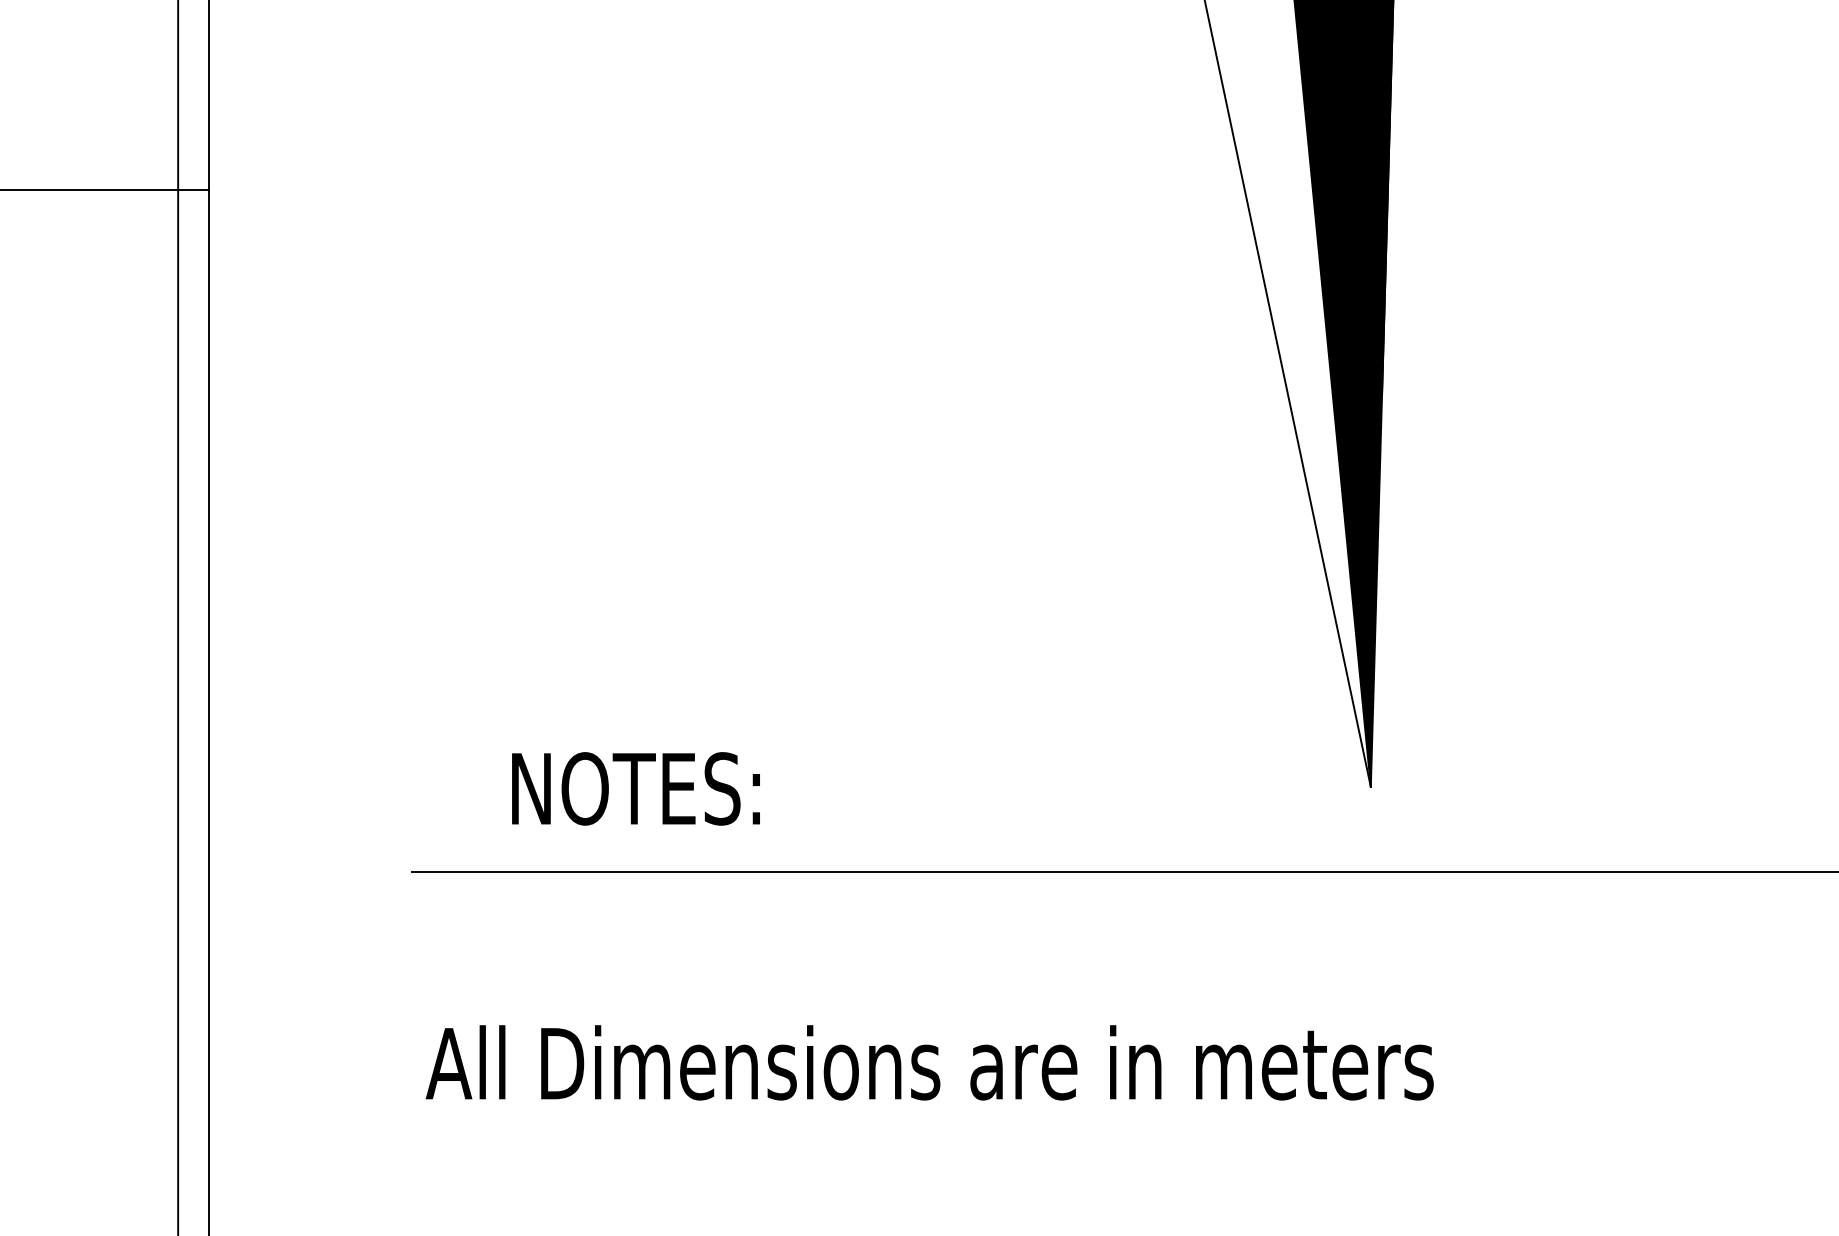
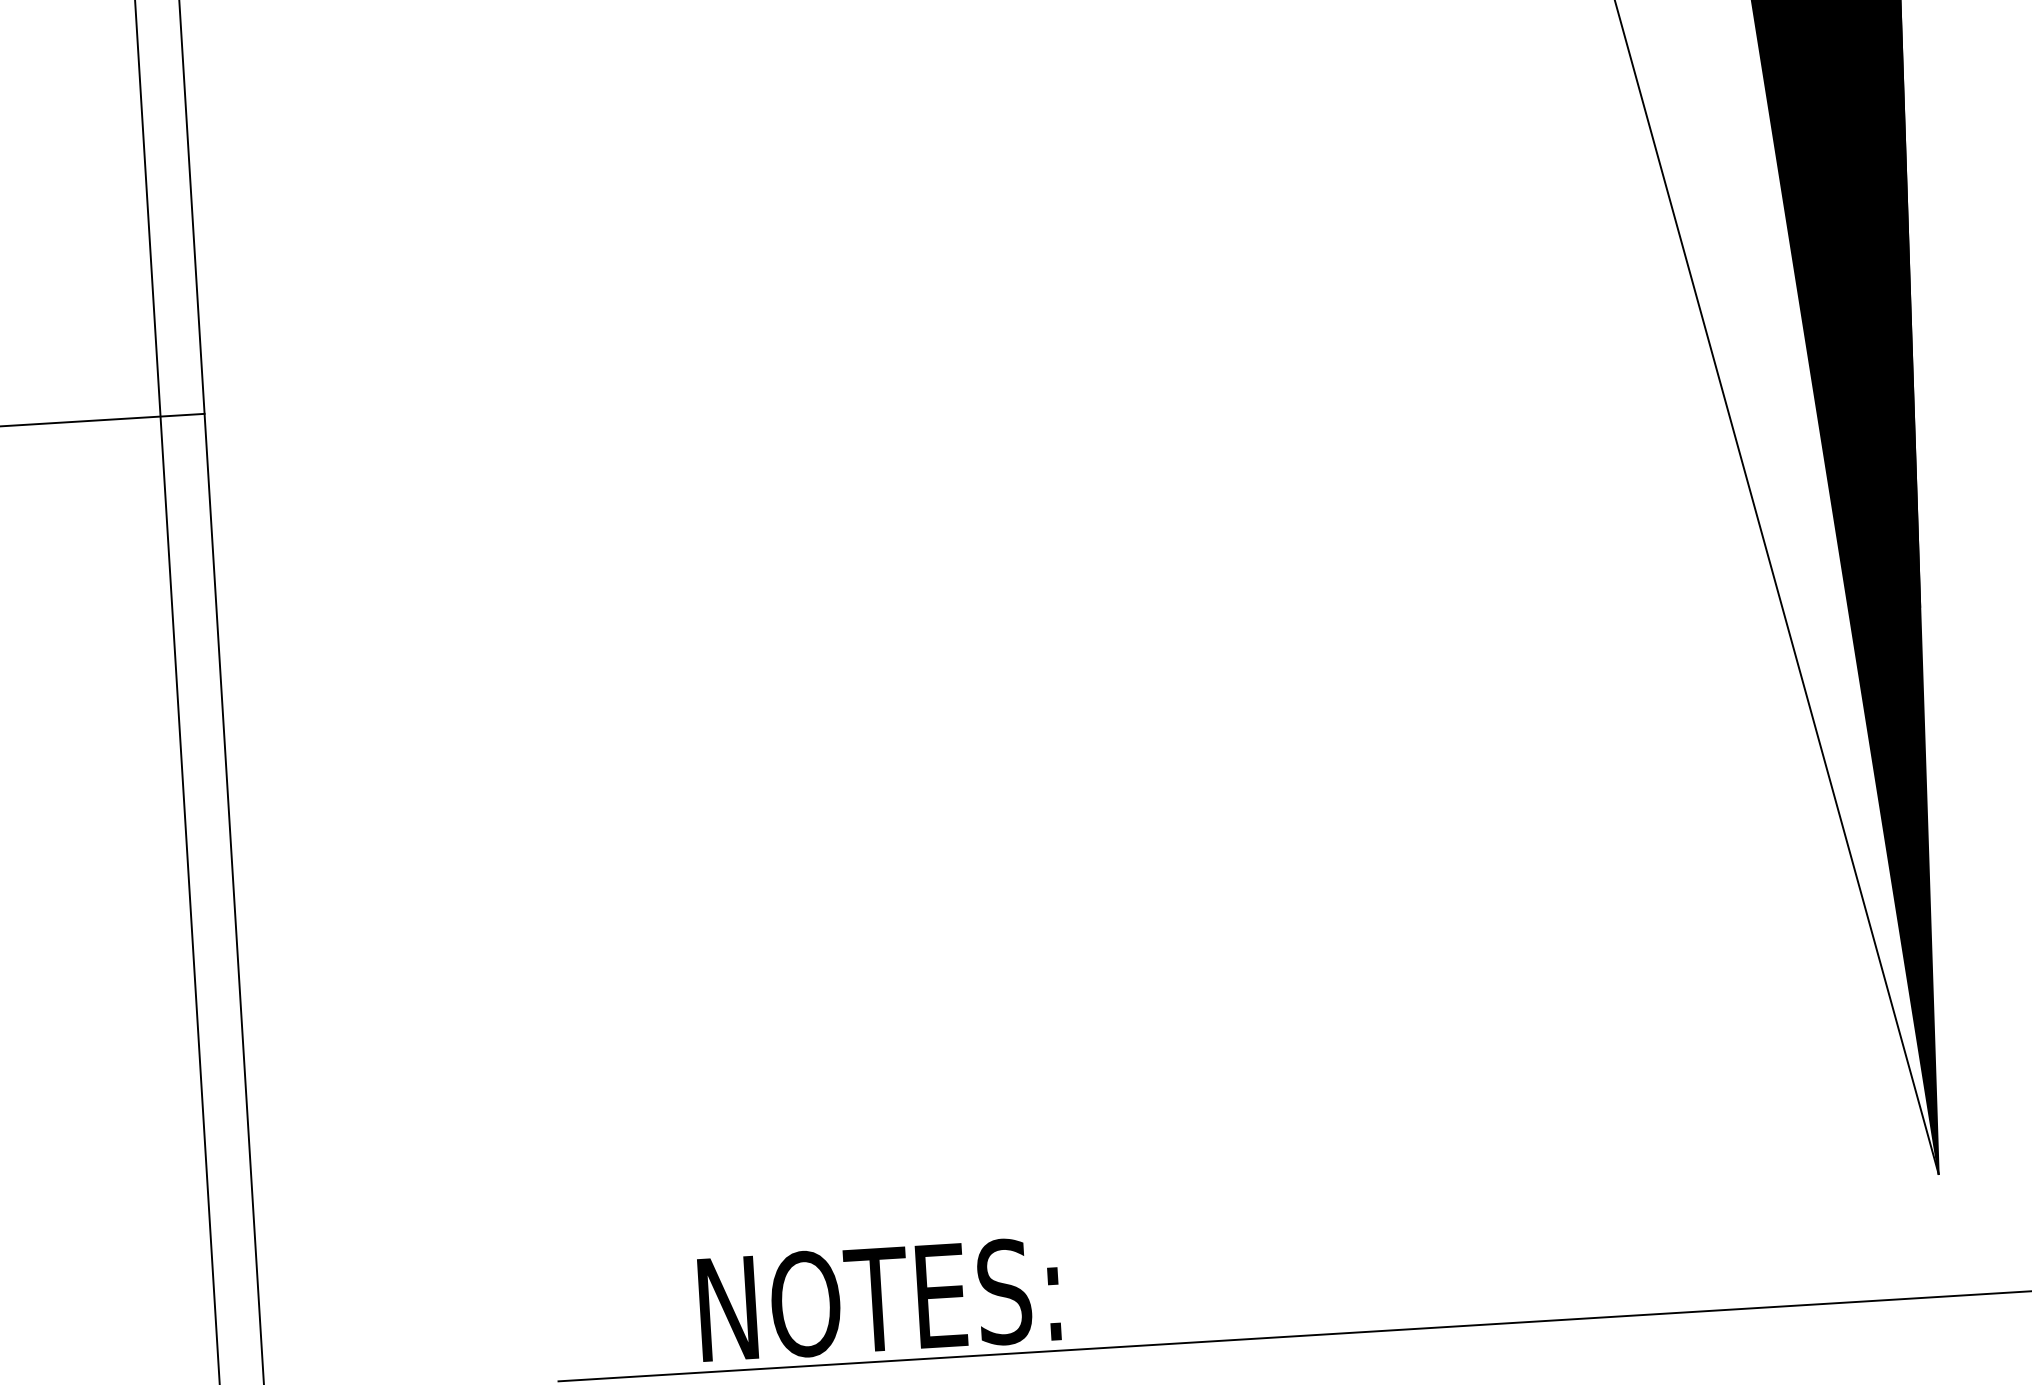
text: (635, 788) -> (878, 1299), moved

